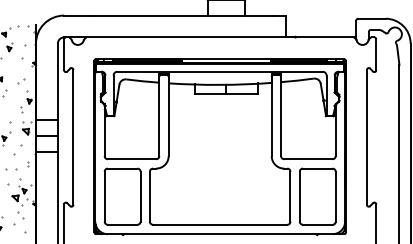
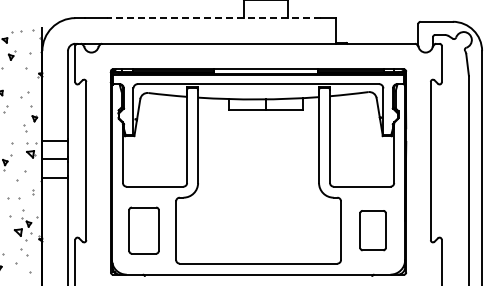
line: (181, 15) -> (213, 18), solid -> dashed
part: (122, 196) -> (143, 230), size x0.7
part: (317, 196) -> (372, 230), size x0.6

